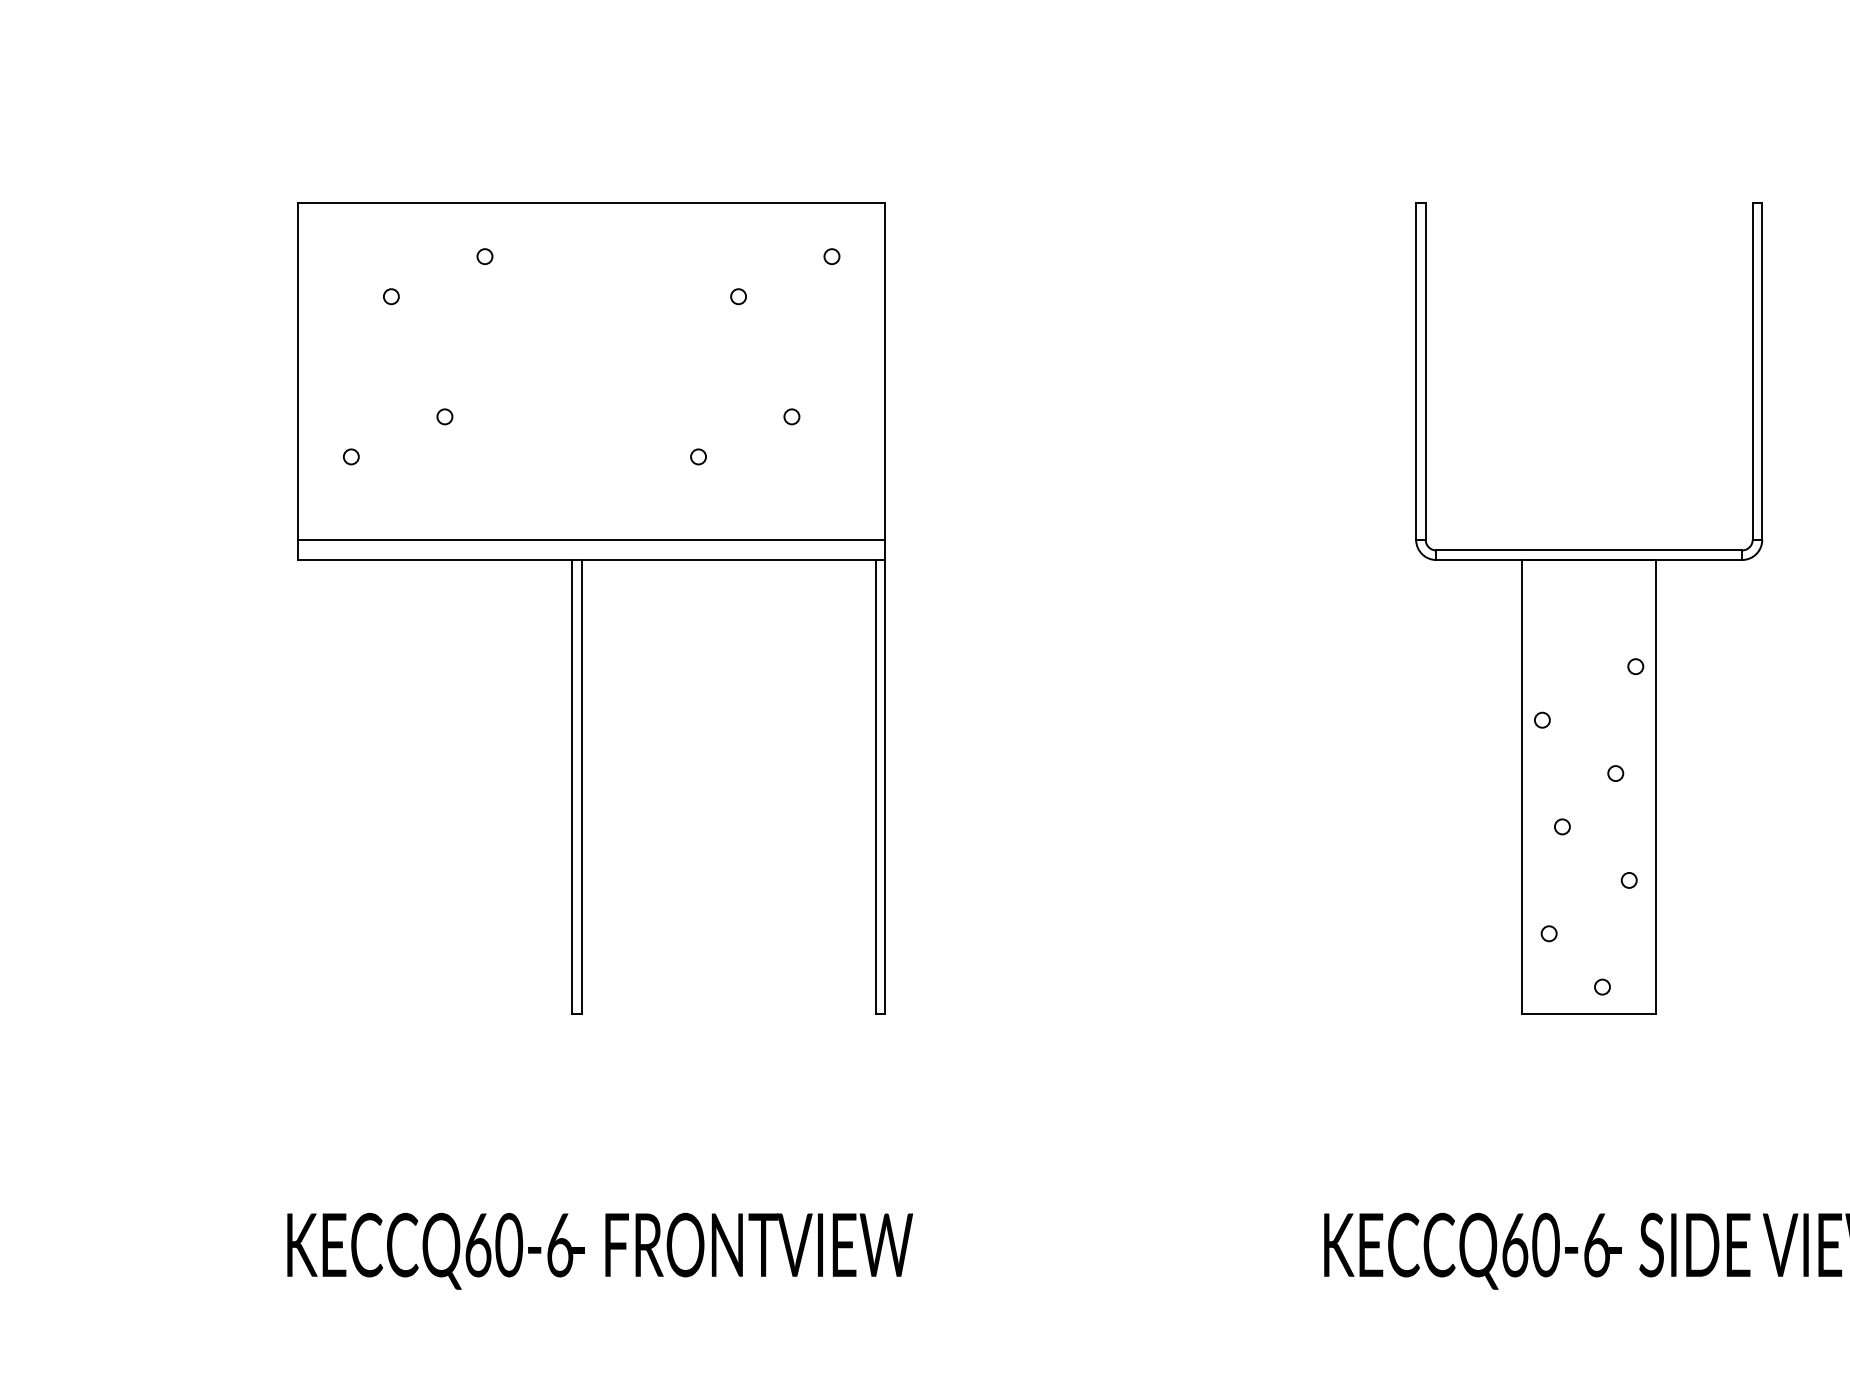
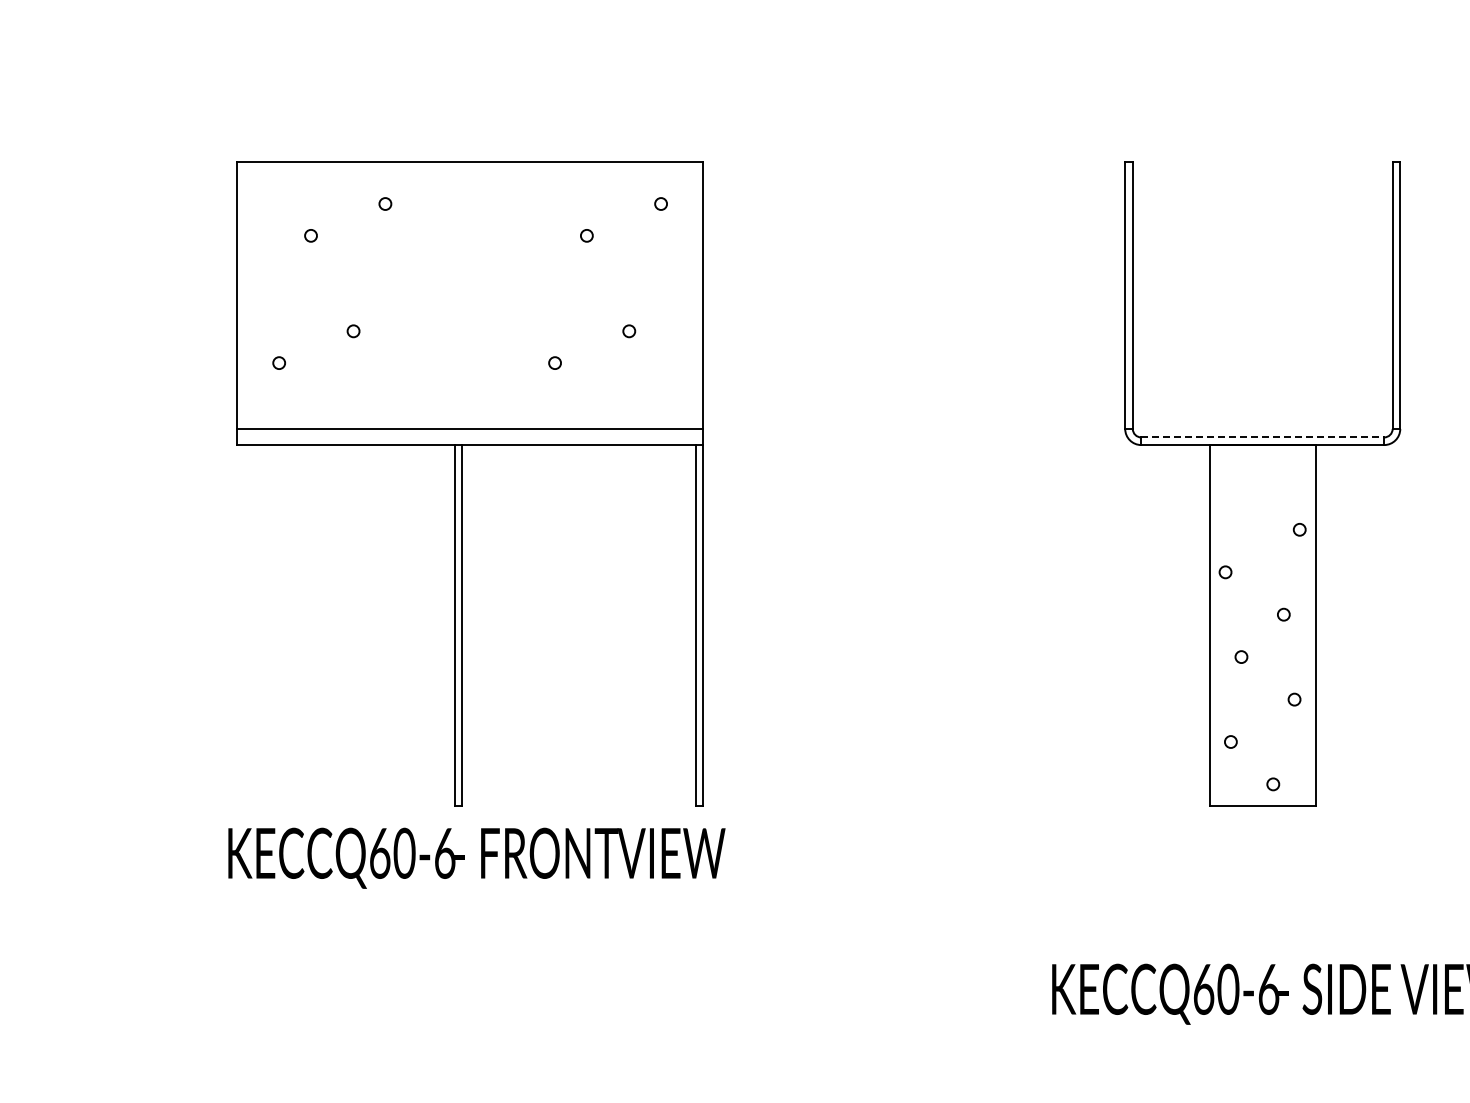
line: (1590, 550) -> (1263, 437), solid -> dashed
text: (599, 1250) -> (476, 857), moved

